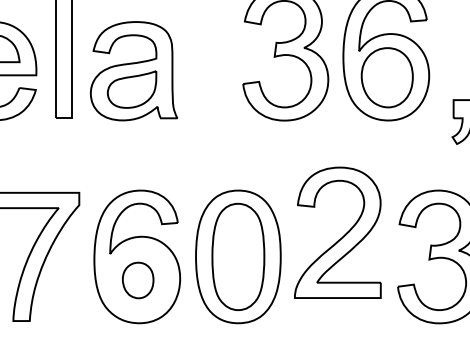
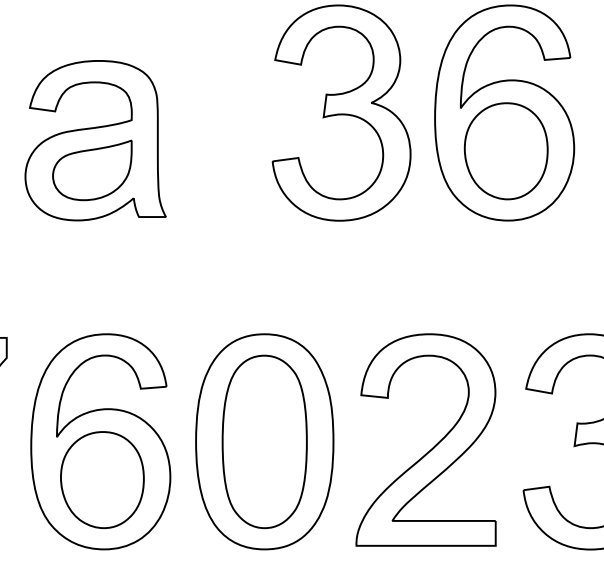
part: (342, 236) -> (433, 446), moved
part: (137, 280) -> (101, 480), size x1.67

